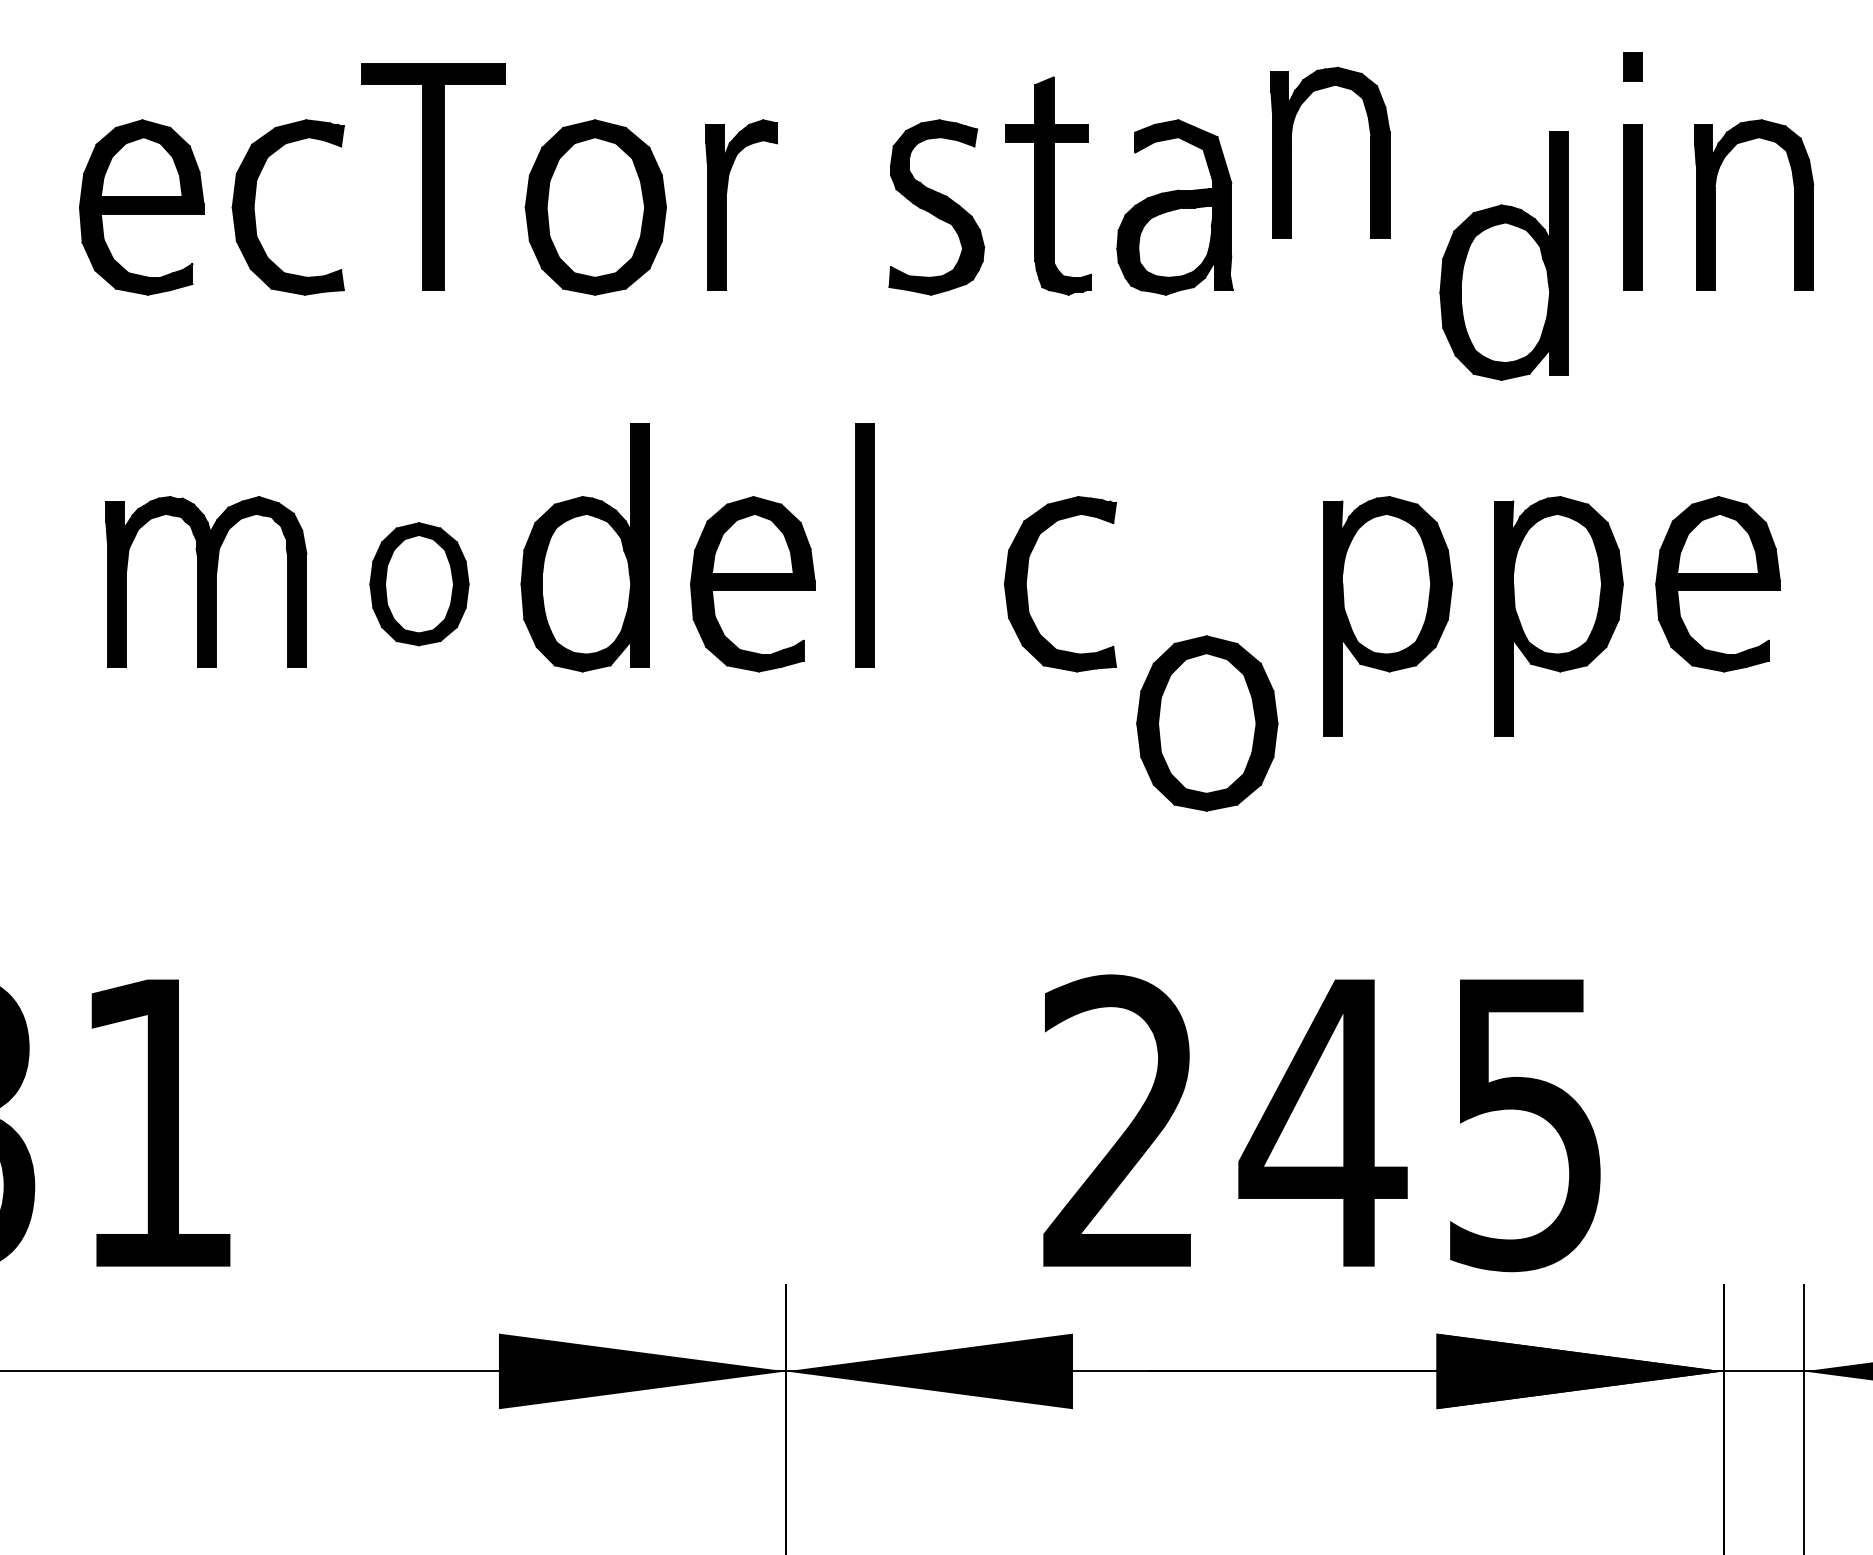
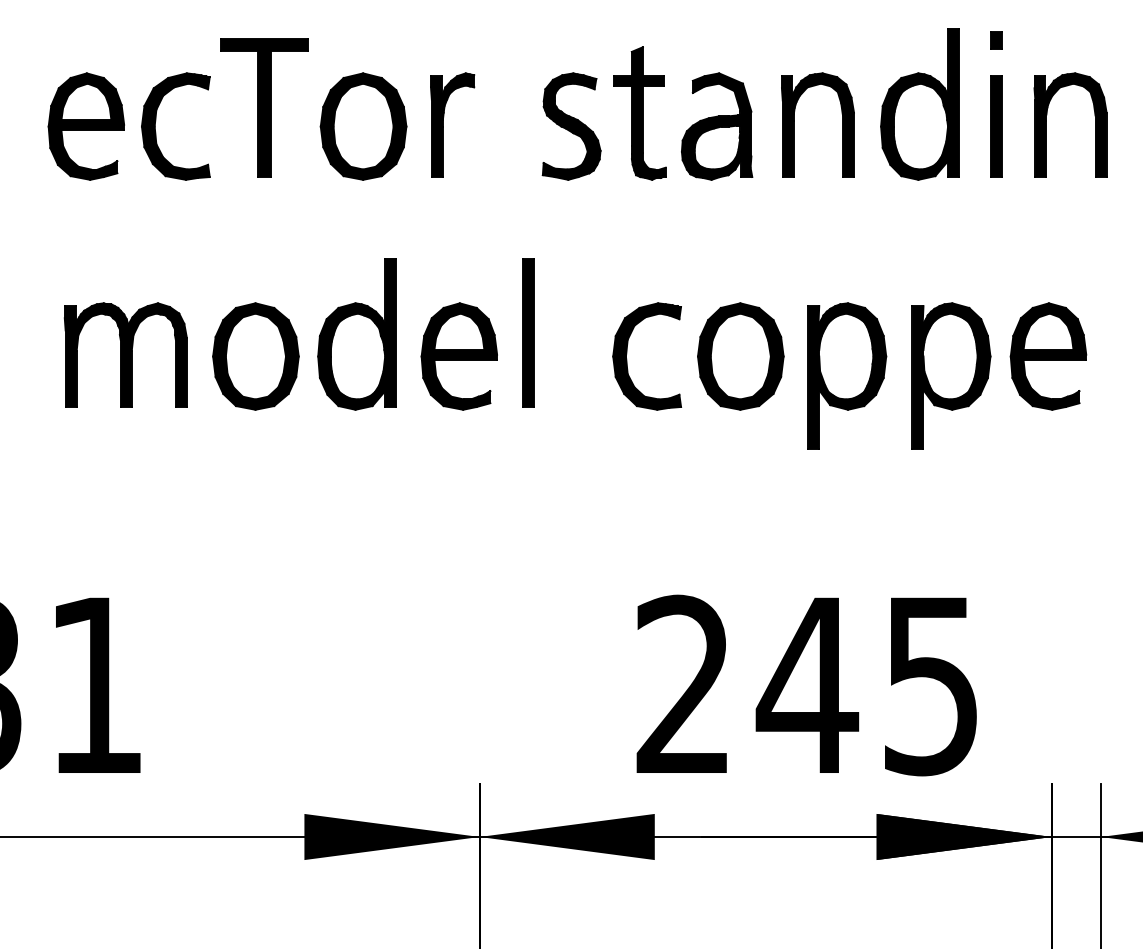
part: (1292, 151) -> (794, 124), moved
part: (1503, 256) -> (919, 104), moved
part: (418, 584) -> (255, 356), size x1.43
part: (1206, 723) -> (740, 356), moved

